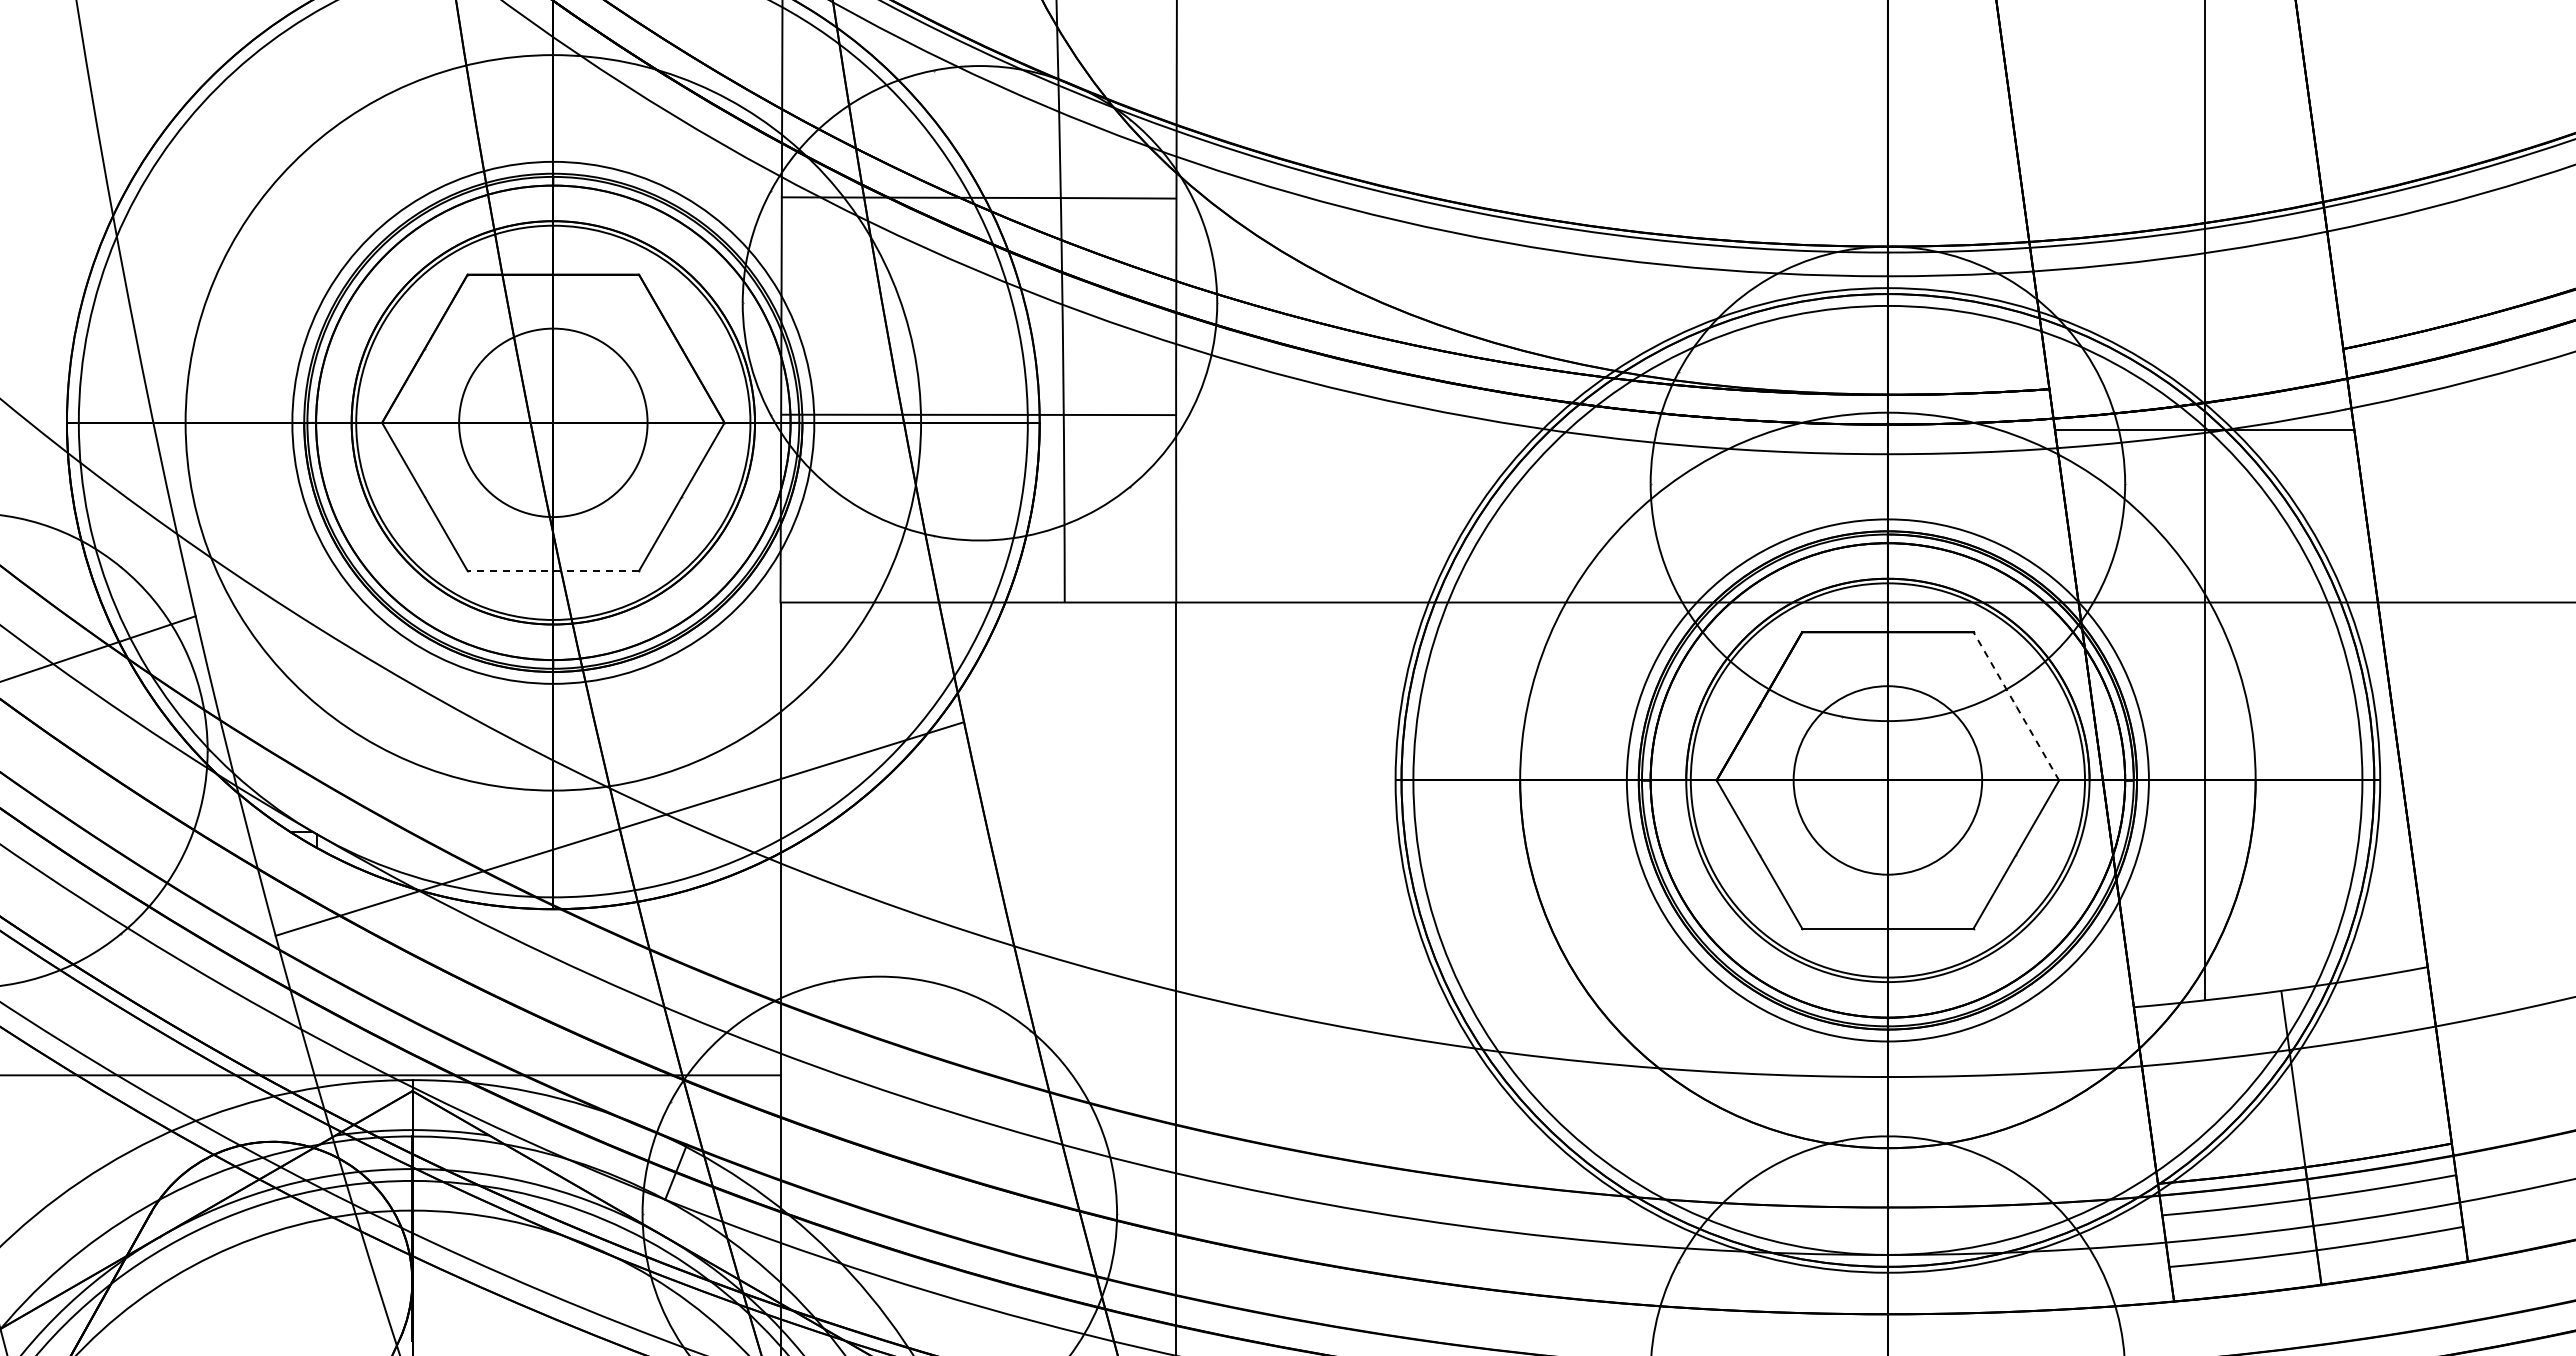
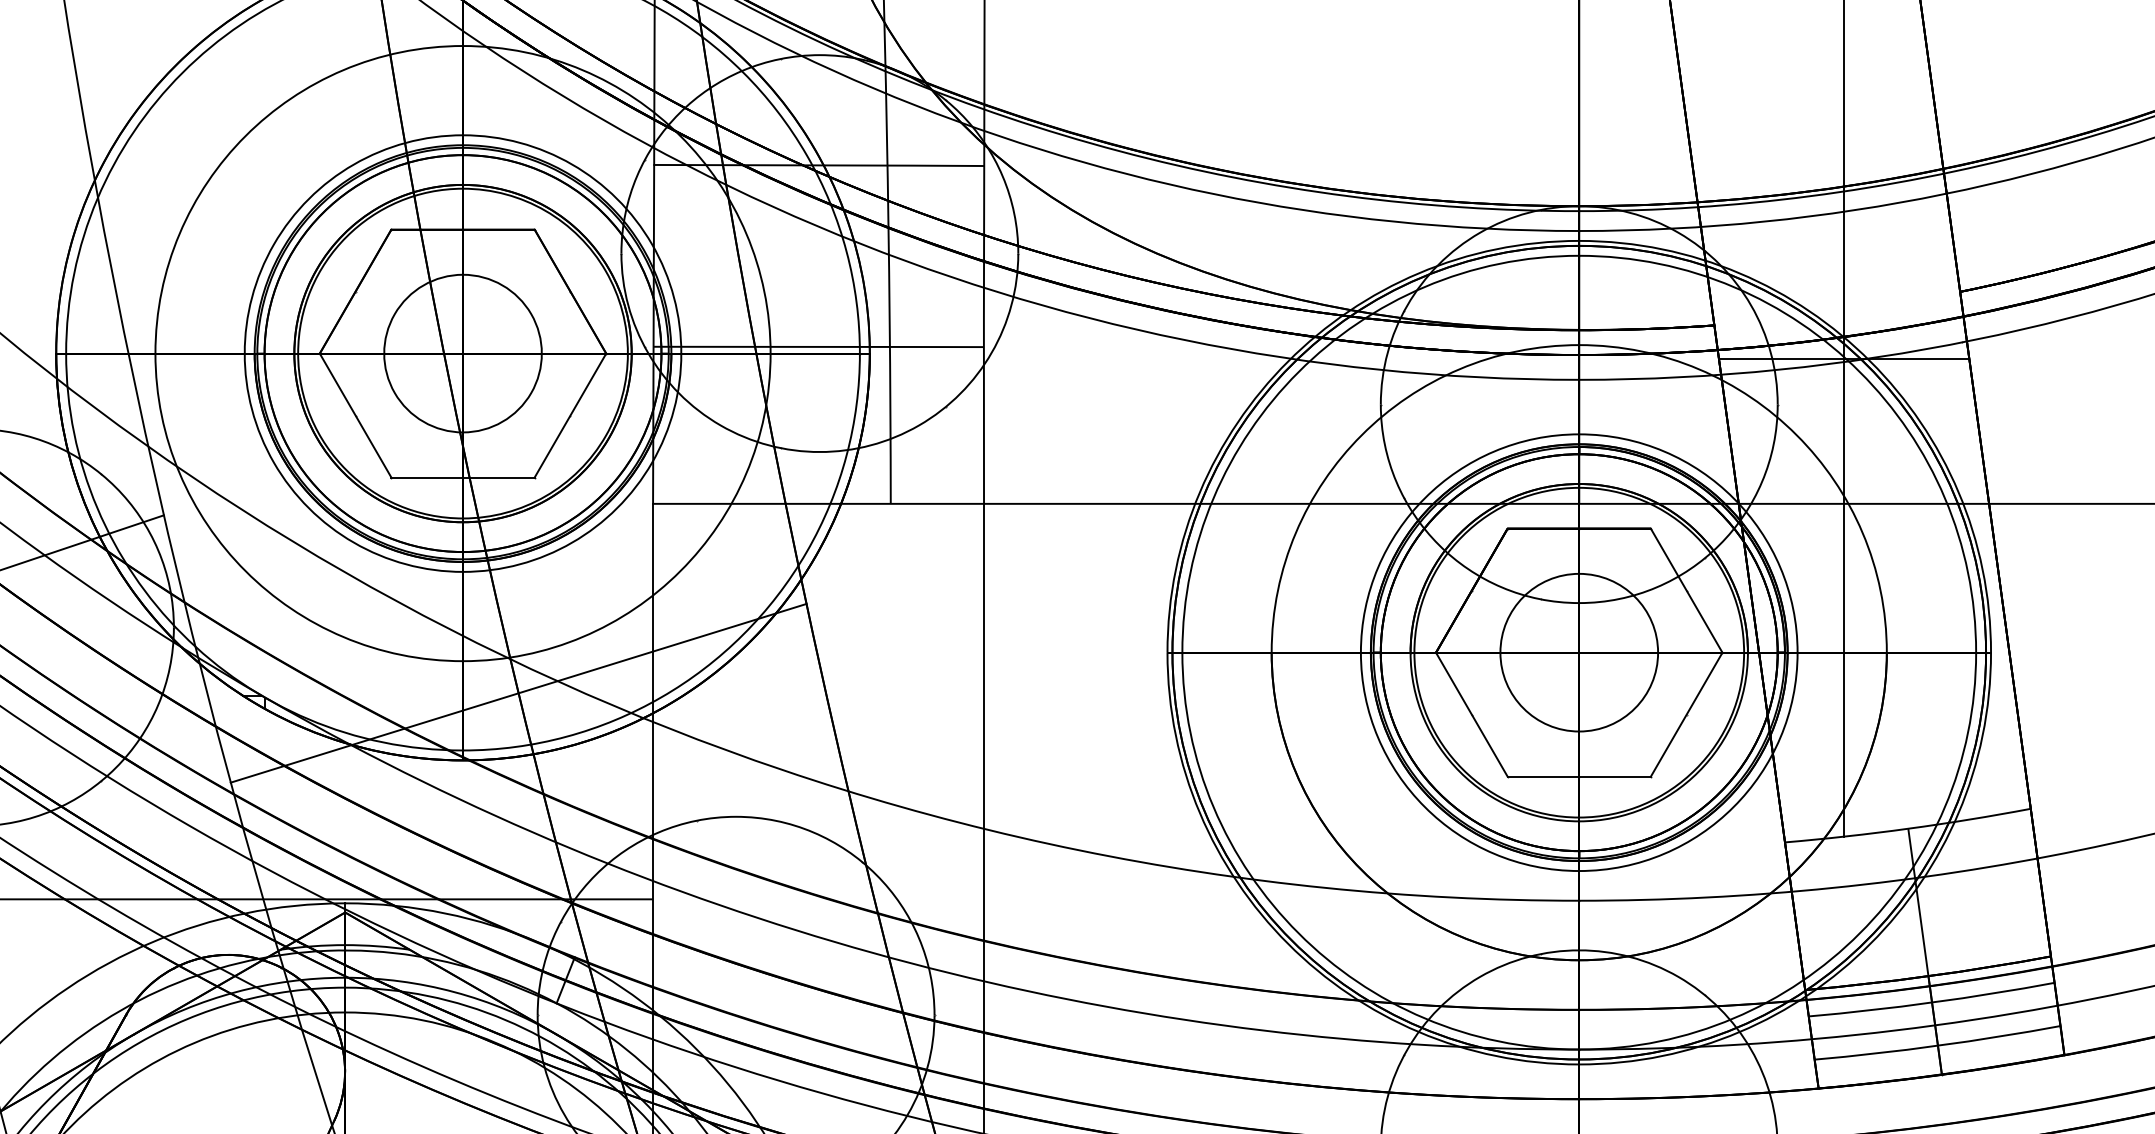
line: (553, 571) -> (463, 477), dashed -> solid
line: (2016, 706) -> (1686, 590), dashed -> solid

